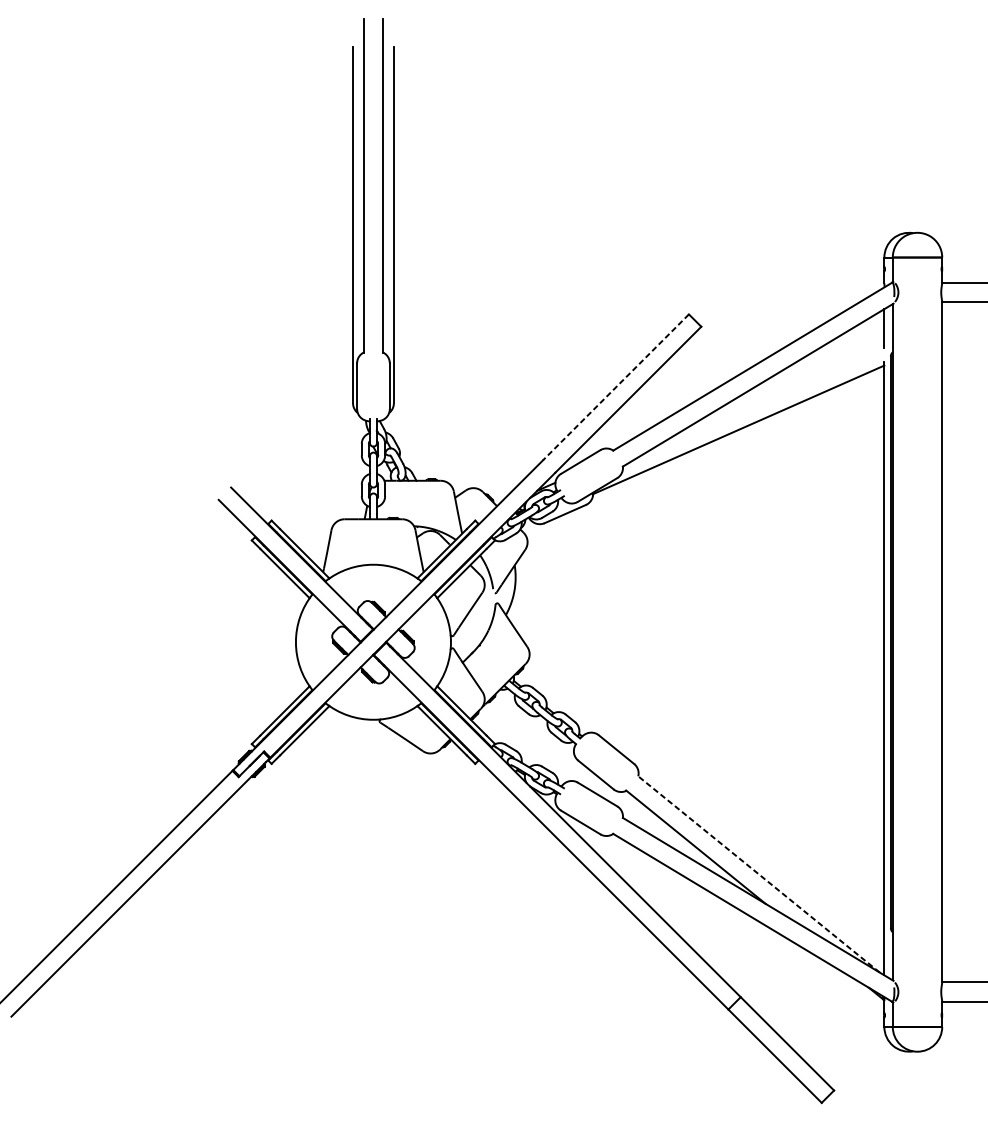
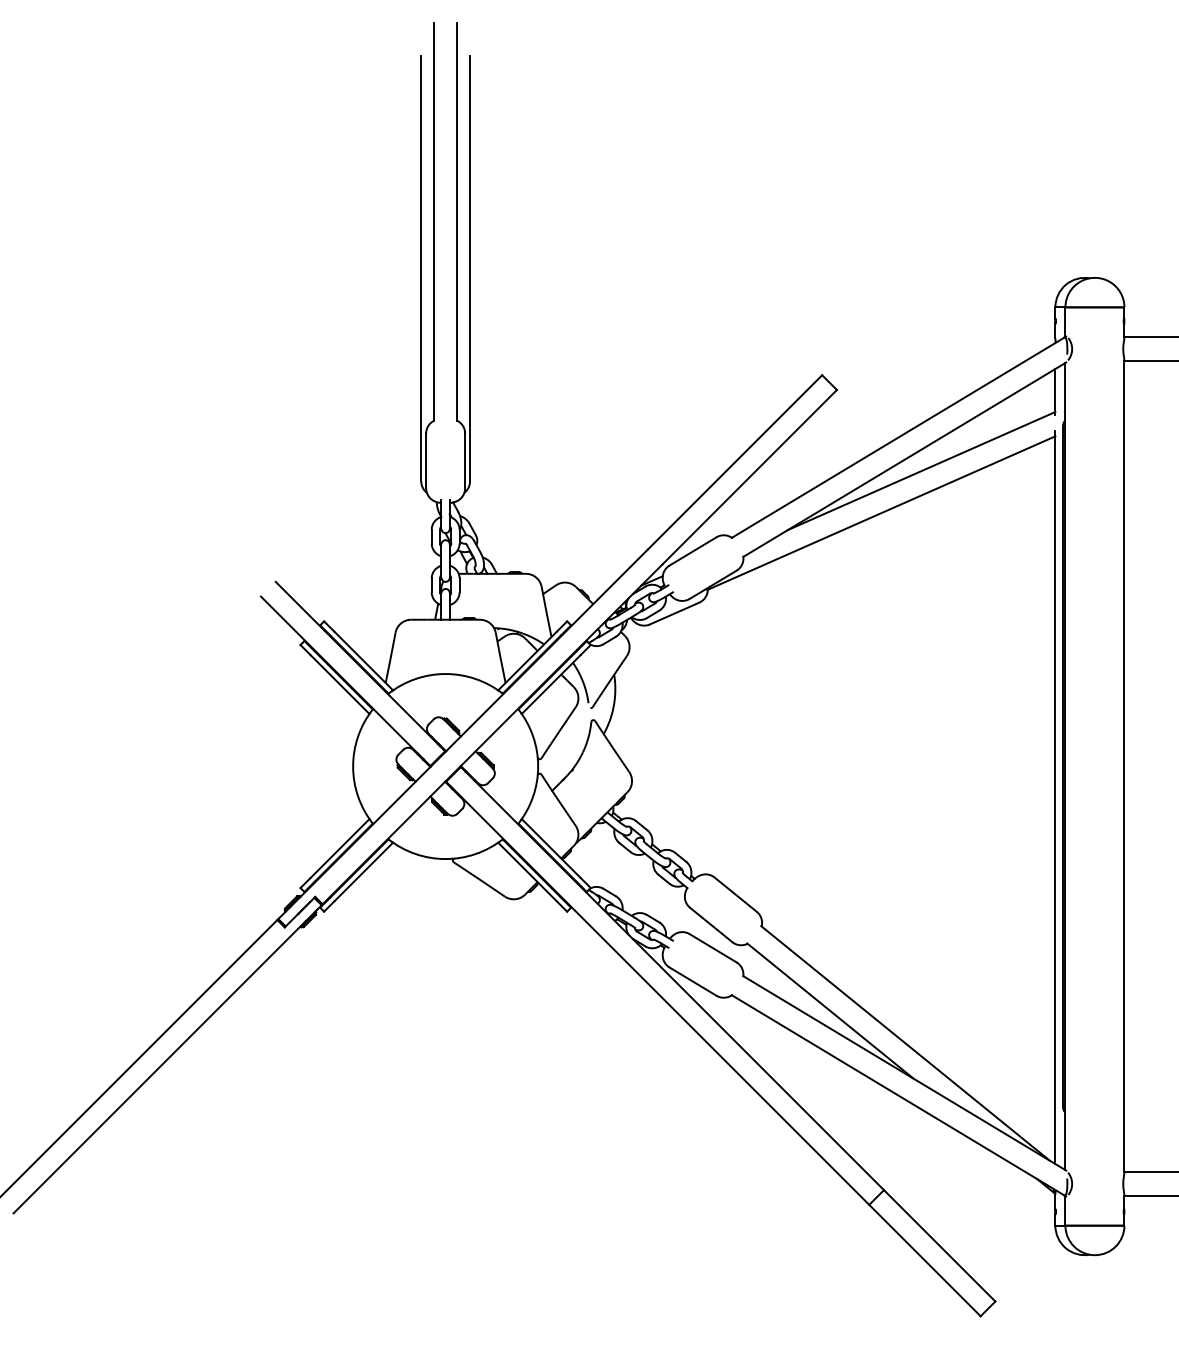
line: (615, 387) -> (734, 462), dashed -> solid
line: (772, 395) -> (921, 471), added
line: (758, 874) -> (905, 1043), dashed -> solid

